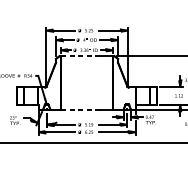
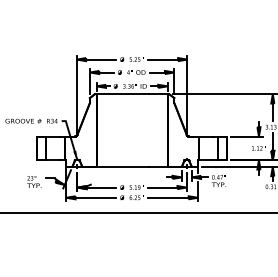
line: (80, 56) -> (123, 94), dashed -> solid
line: (80, 109) -> (123, 166), dashed -> solid

